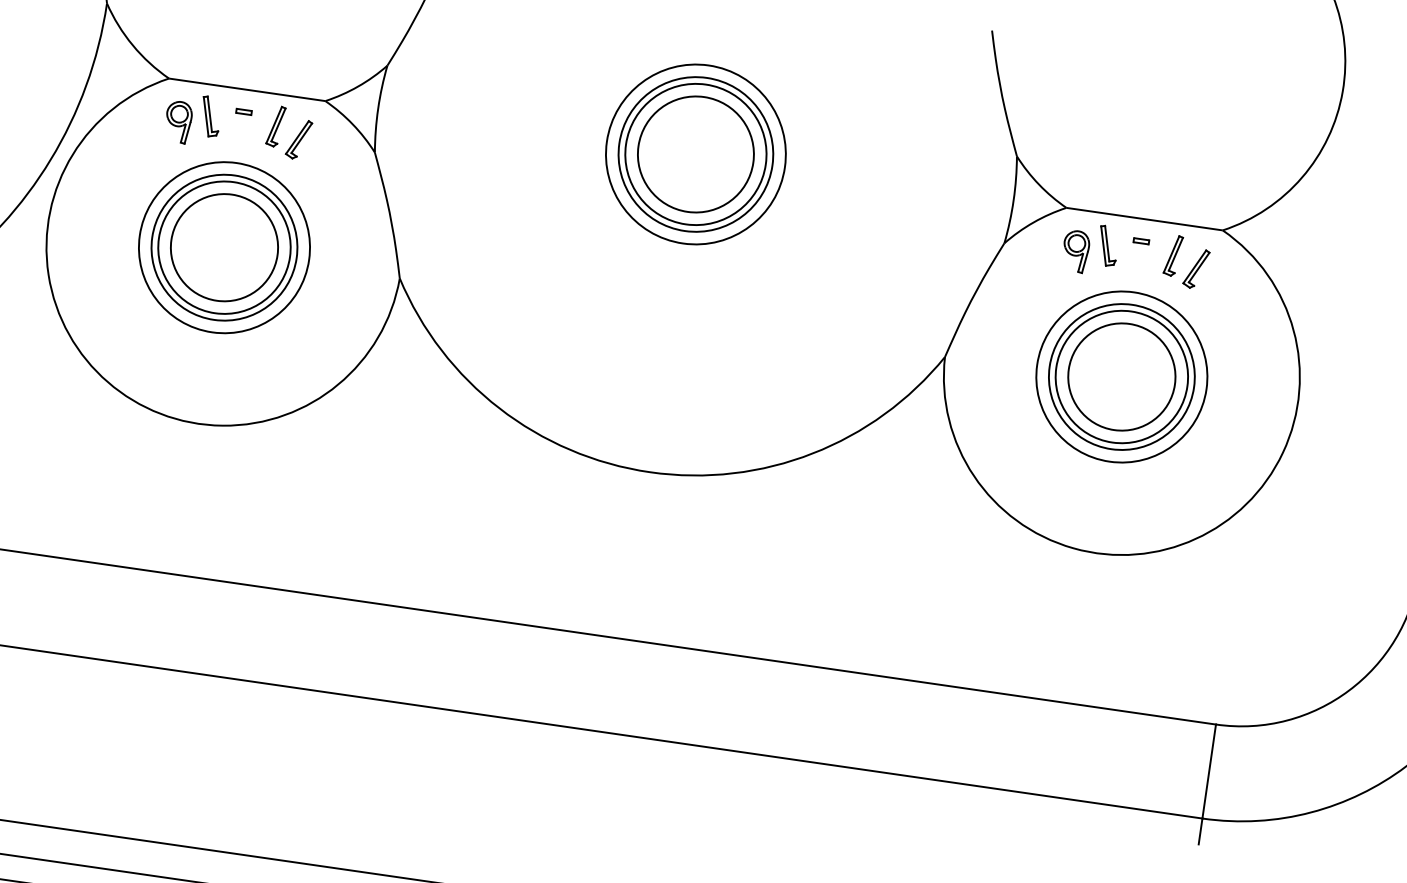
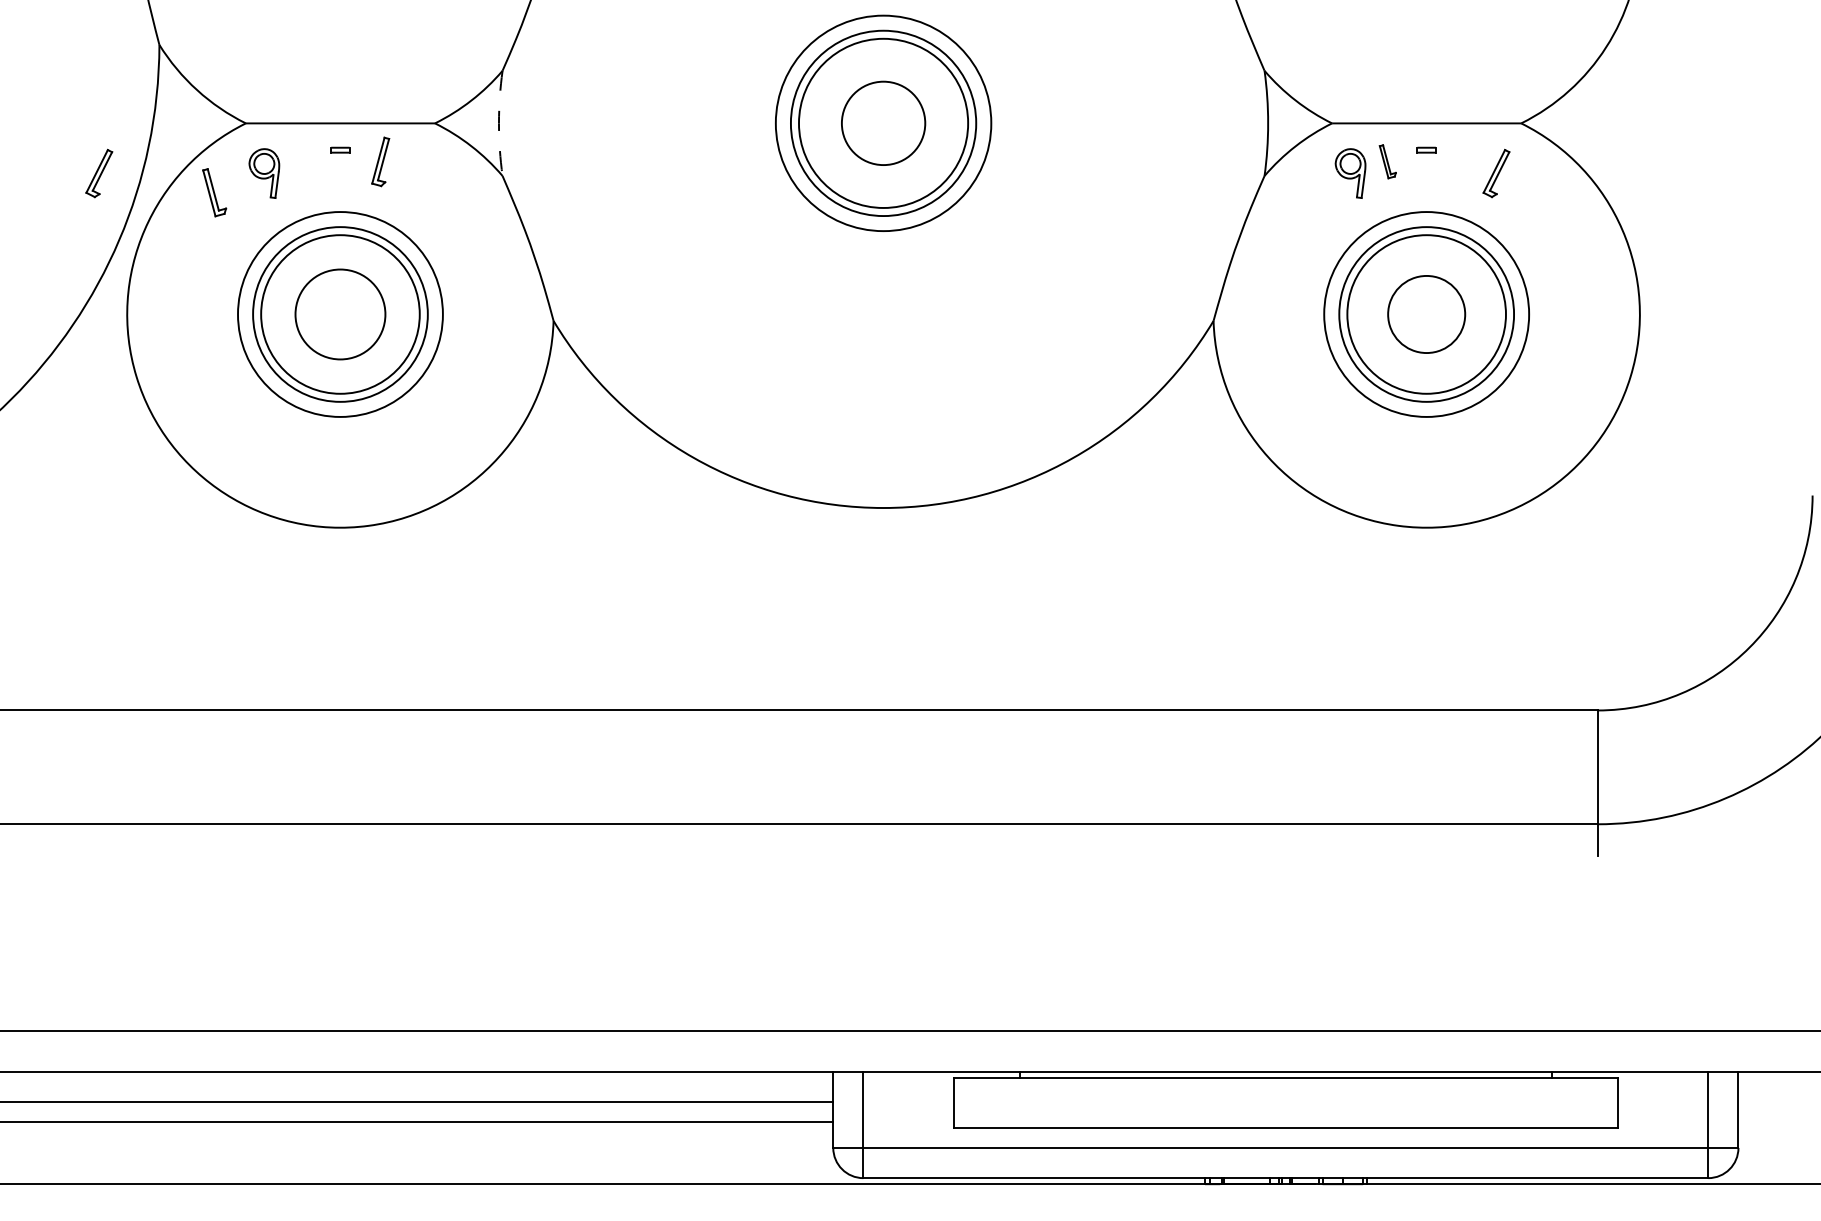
arc: (377, 108) -> (498, 123), solid -> dashed
part: (210, 116) -> (214, 192), moved
part: (299, 139) -> (99, 173), moved
circle: (695, 153) -> (883, 122), size x0.6
part: (1107, 245) -> (1387, 161), size x0.7
circle: (224, 247) -> (340, 314), size x0.7
part: (1172, 255) -> (1466, 161), removed
circle: (1121, 377) -> (1426, 314), size x0.6

